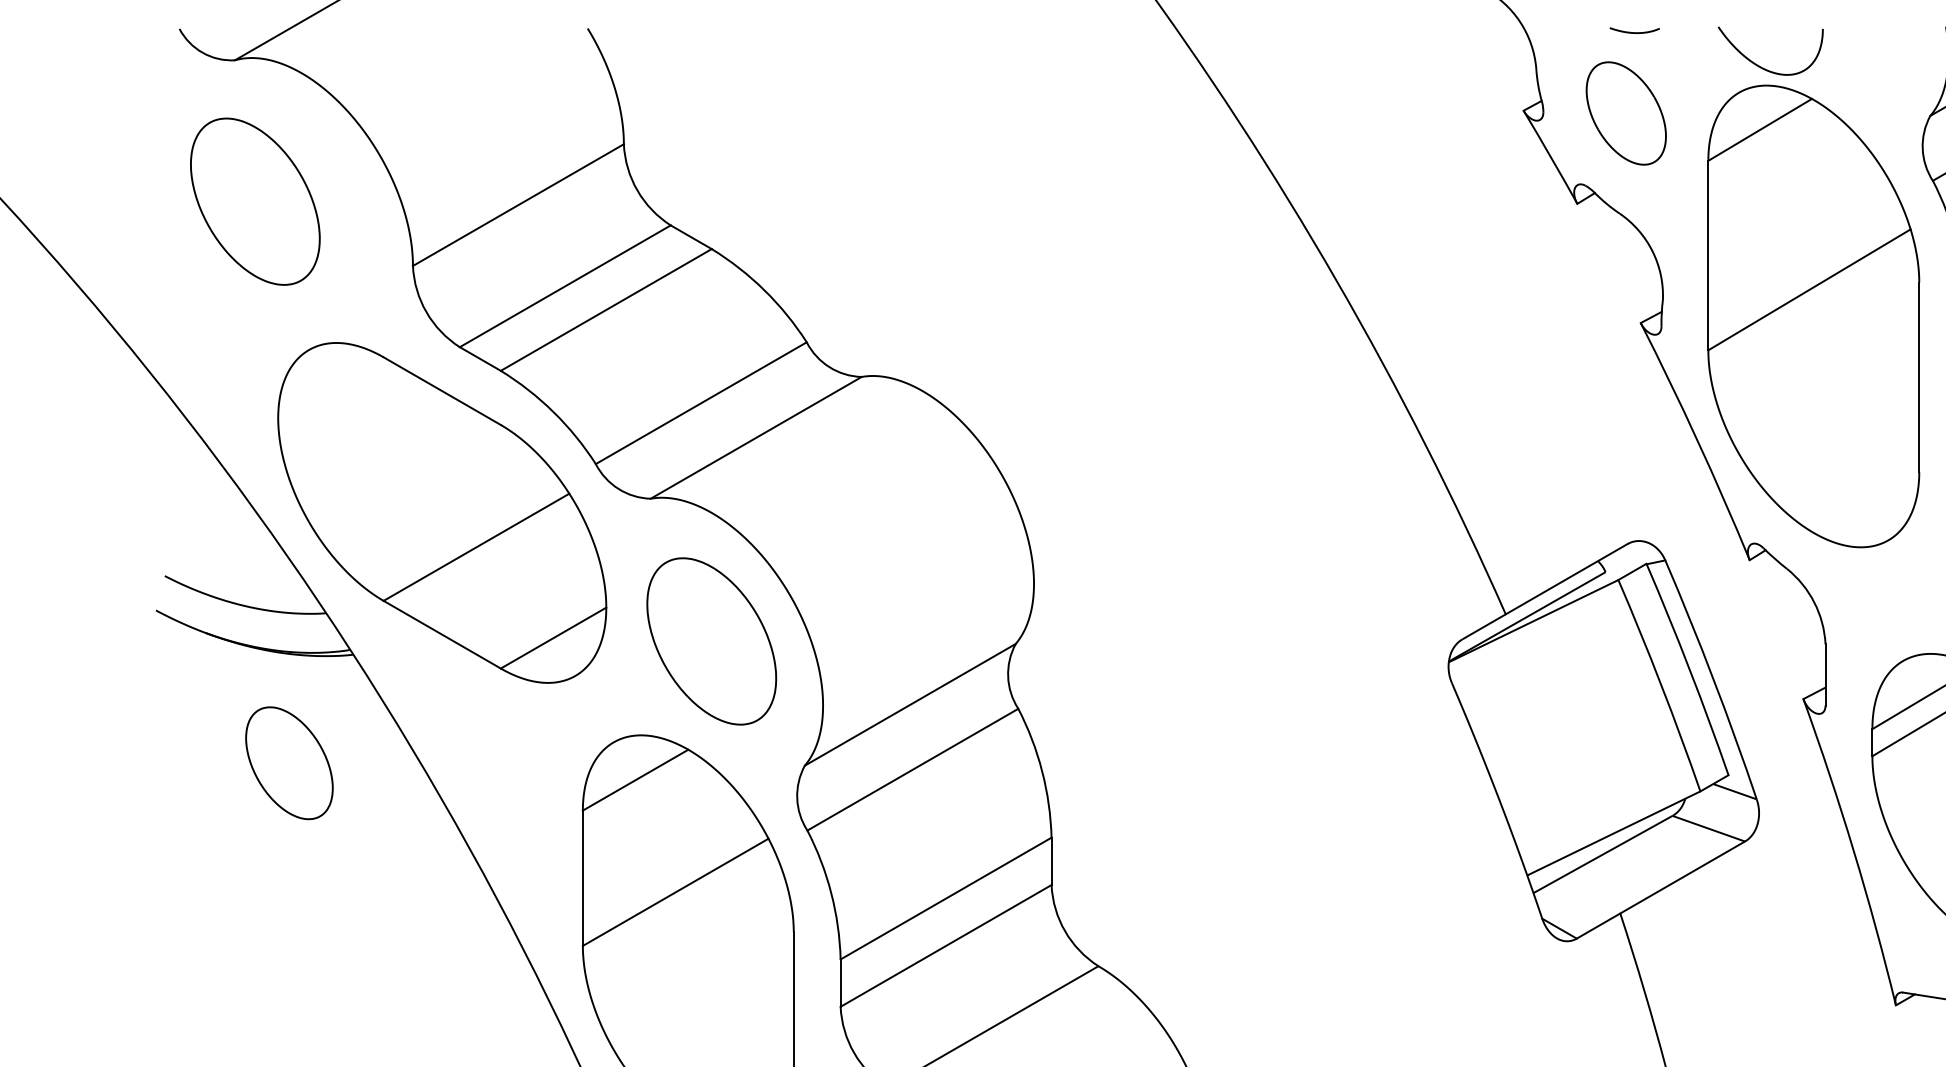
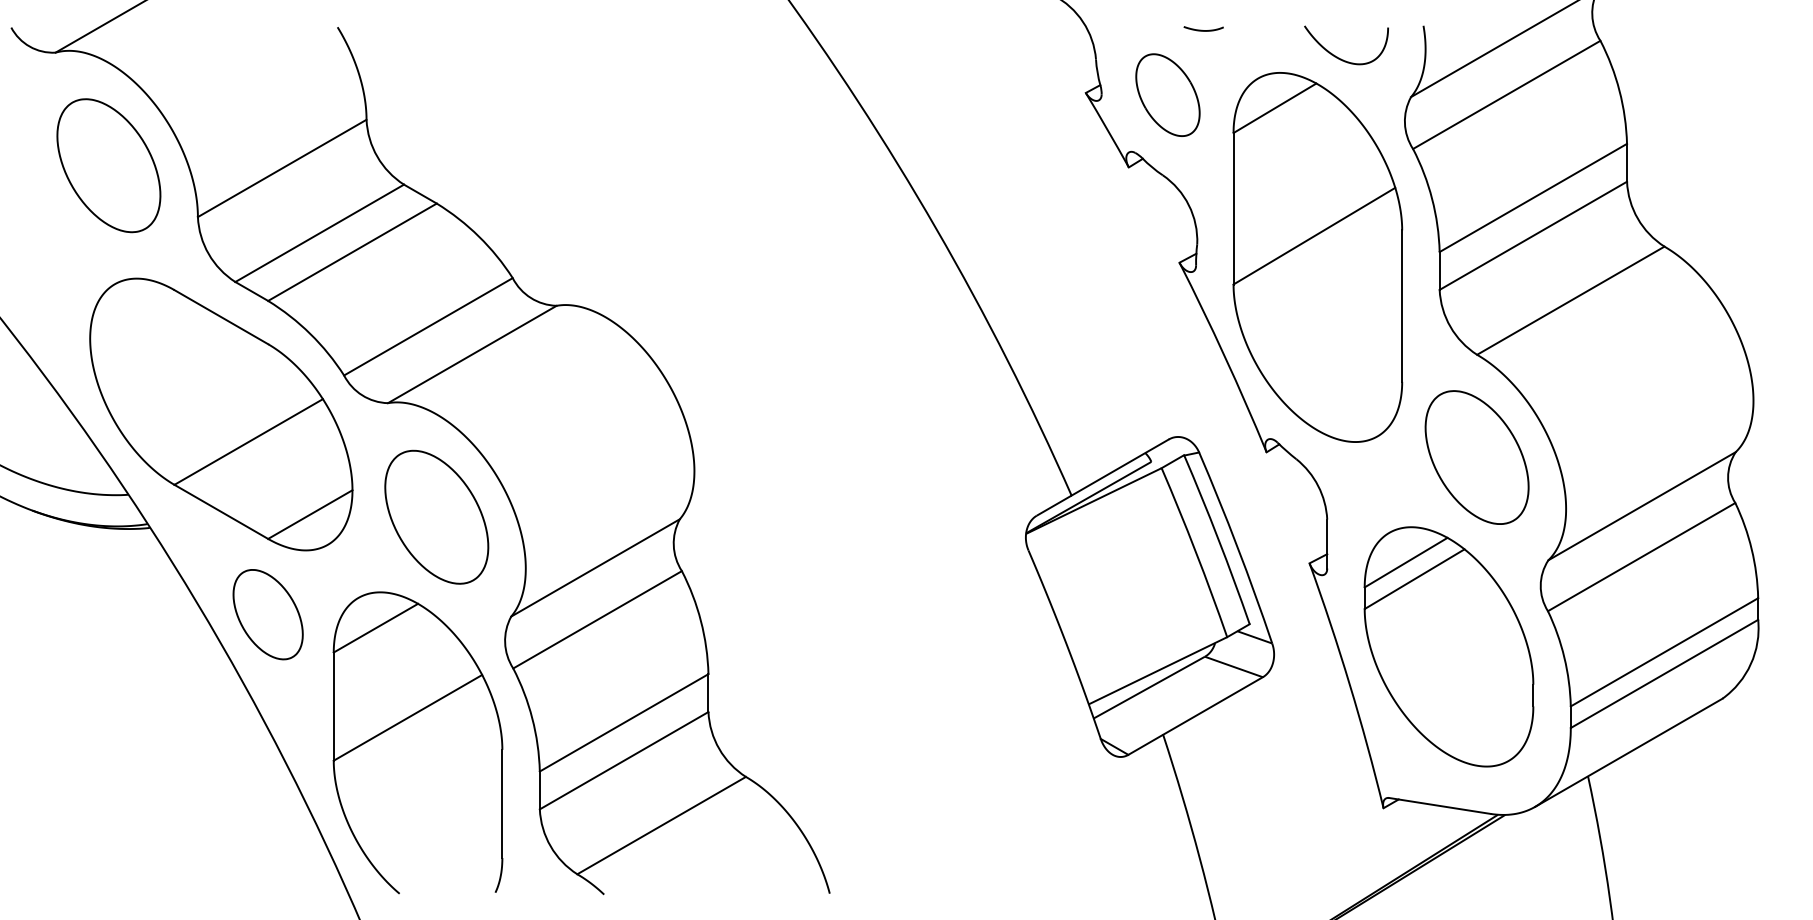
curve: (1634, 32) -> (1203, 30), moved
curve: (1762, 66) -> (1339, 57), moved
part: (254, 201) -> (108, 165), moved
part: (288, 763) -> (267, 614), moved

